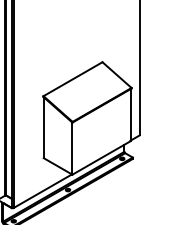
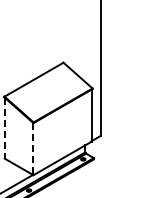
line: (43, 128) -> (4, 129), solid -> dashed
line: (72, 149) -> (33, 150), solid -> dashed

